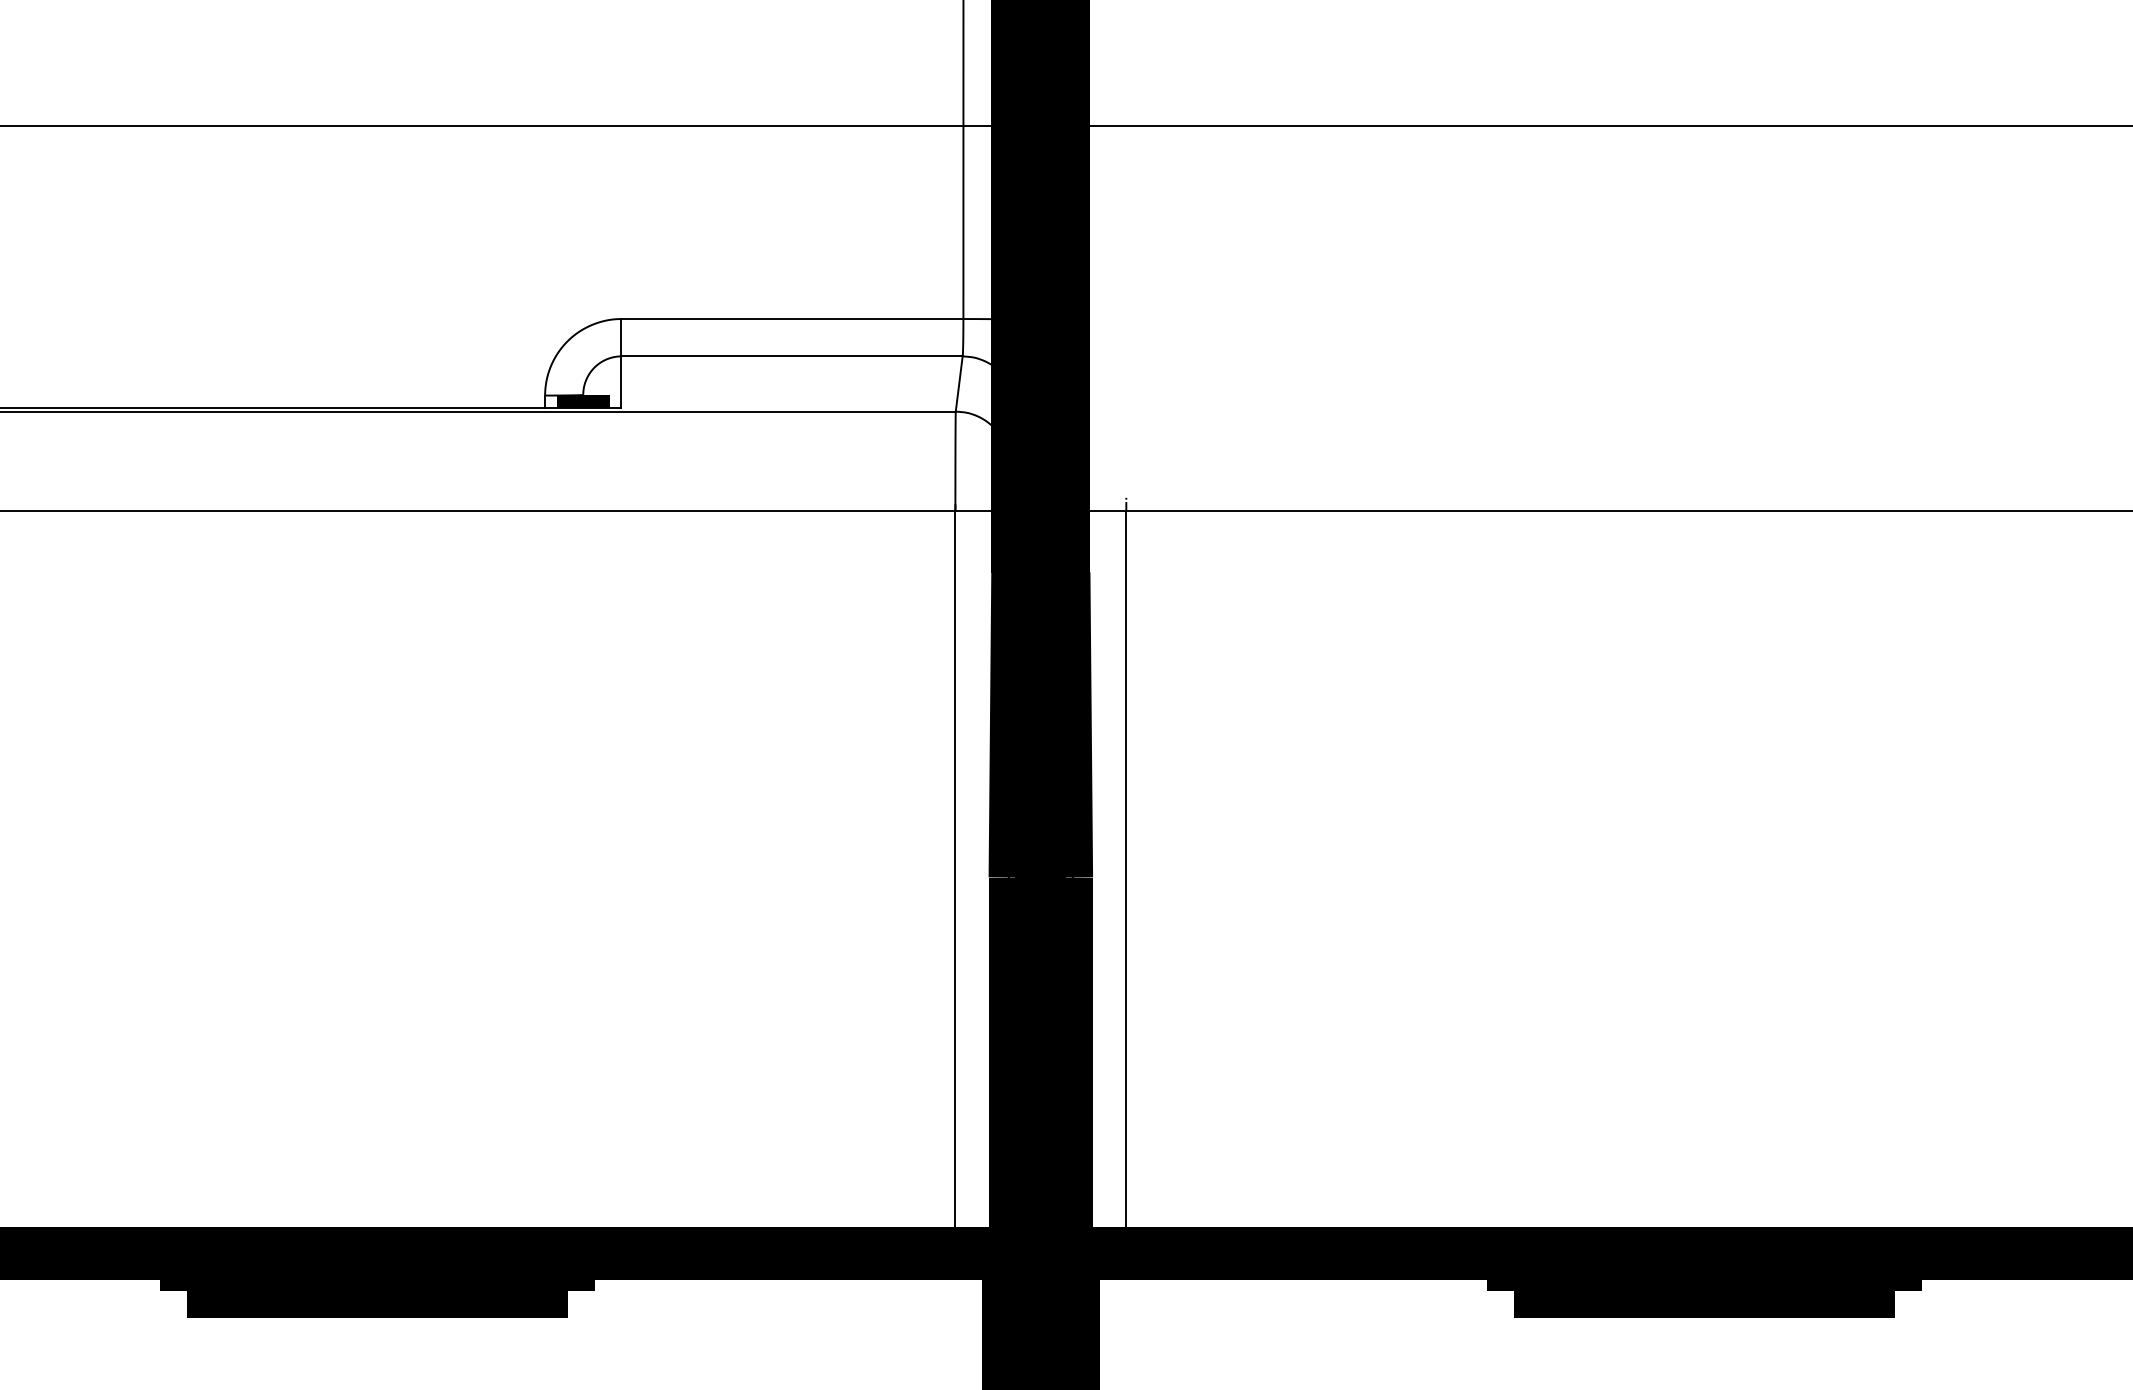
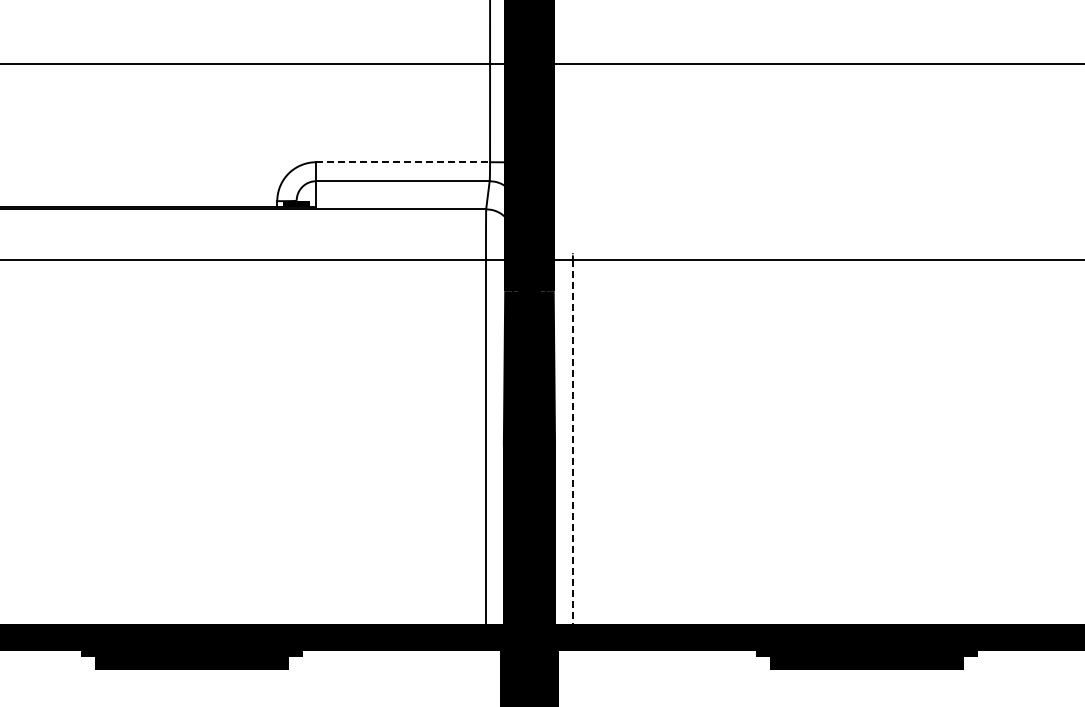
line: (793, 319) -> (403, 162), solid -> dashed
line: (1125, 881) -> (572, 448), solid -> dashed

